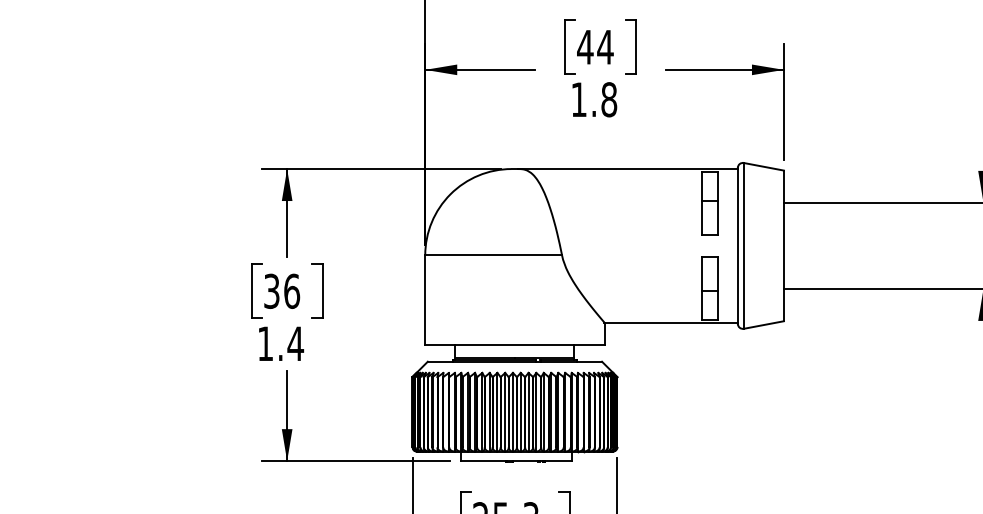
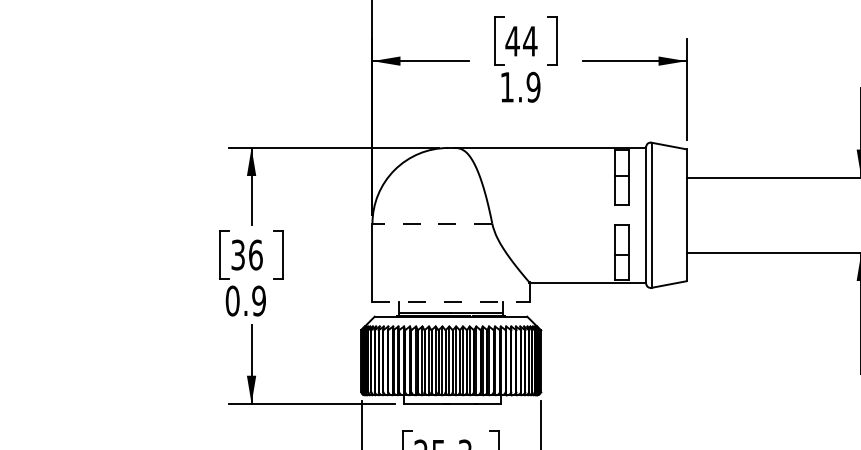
text: (609, 99) -> (533, 87), 1.8 -> 1.9
line: (493, 255) -> (432, 223), solid -> dashed
text: (280, 343) -> (245, 300), 1.4 -> 0.9
line: (514, 345) -> (450, 302), solid -> dashed

